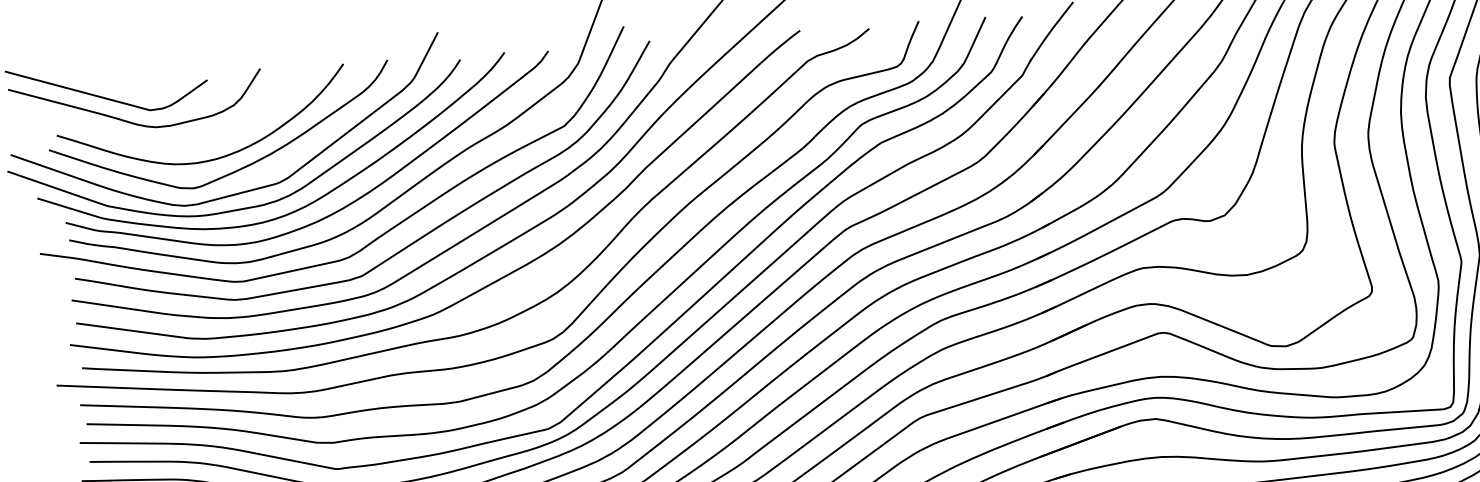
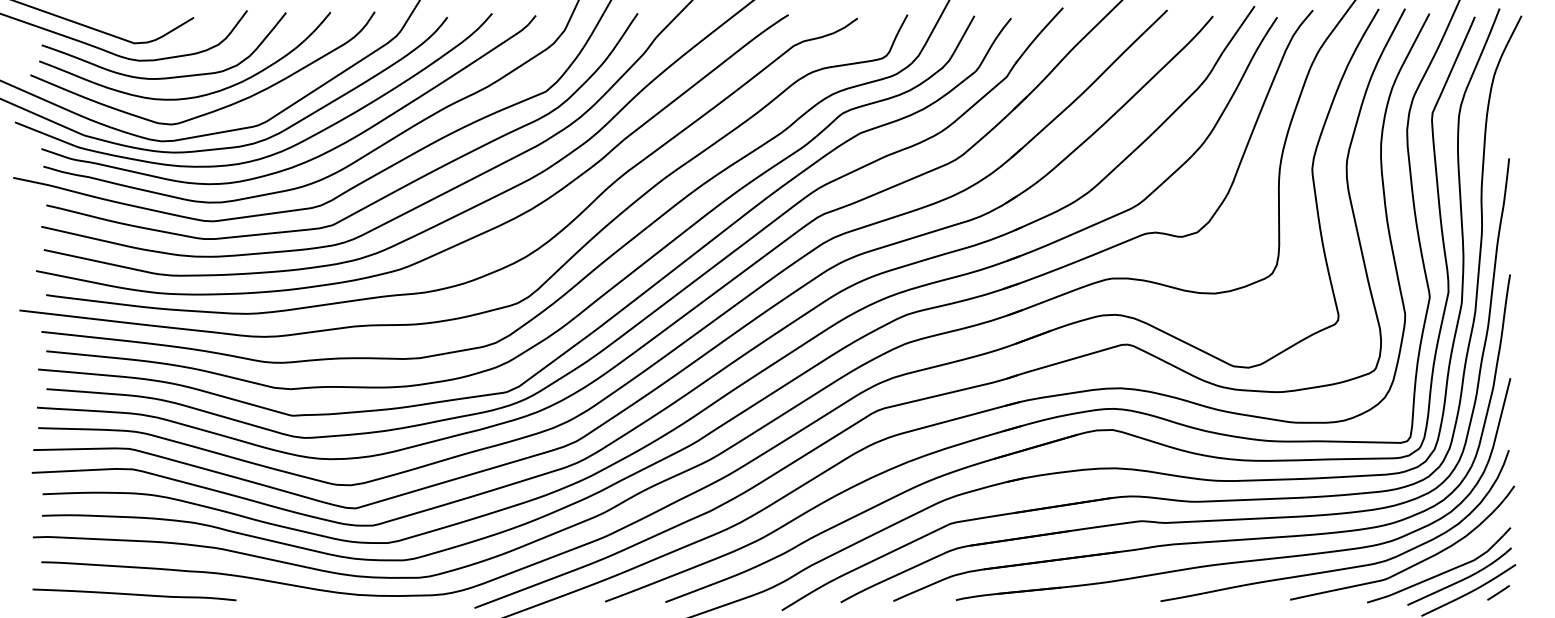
curve: (181, 142) -> (163, 77), added

